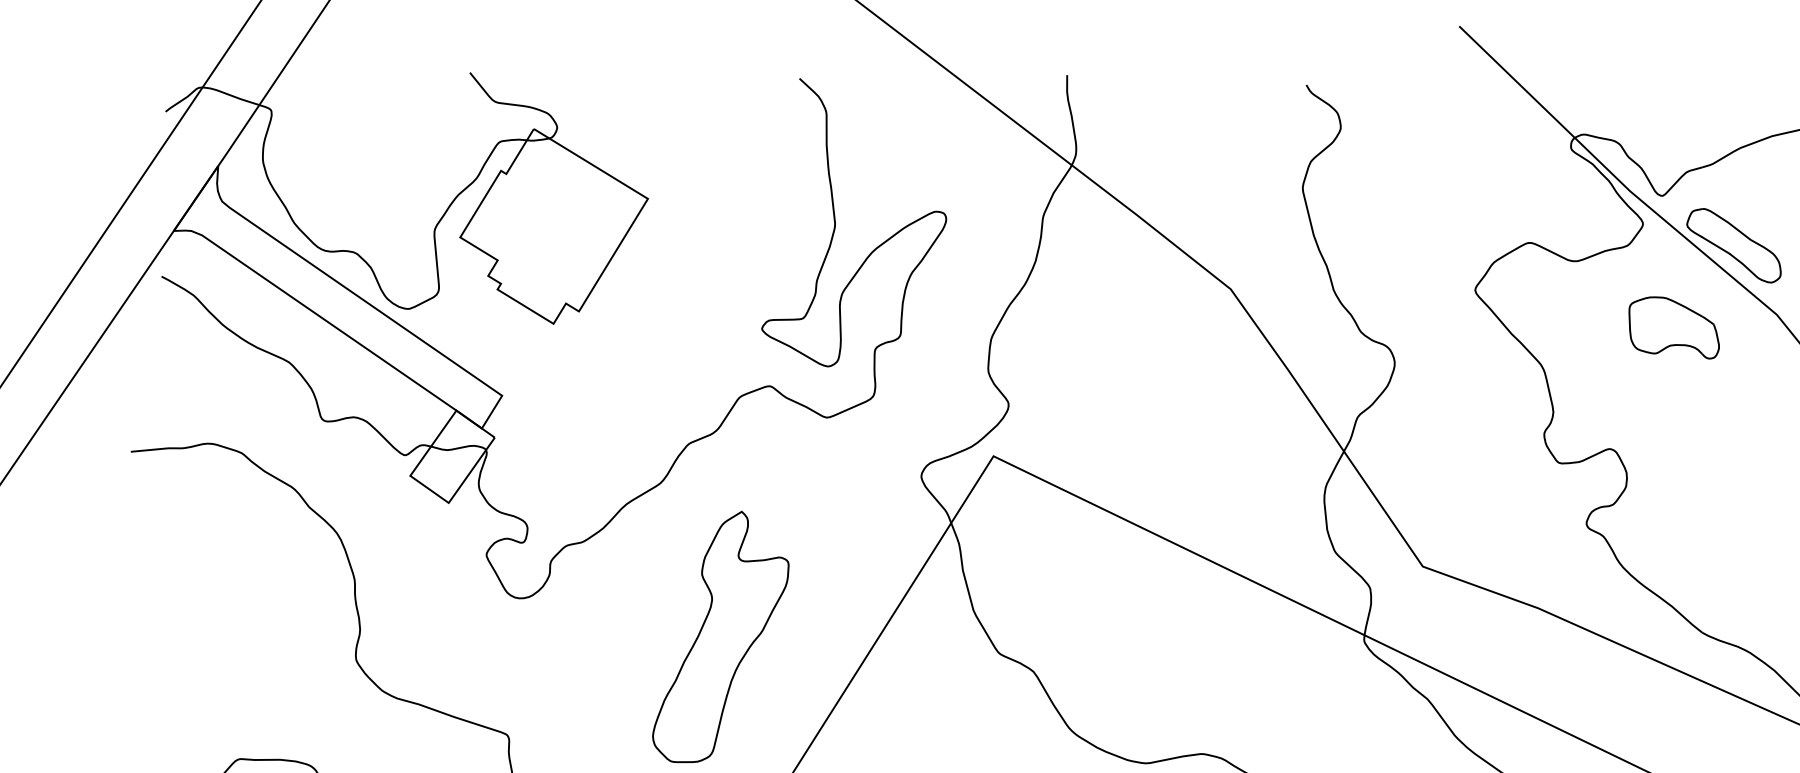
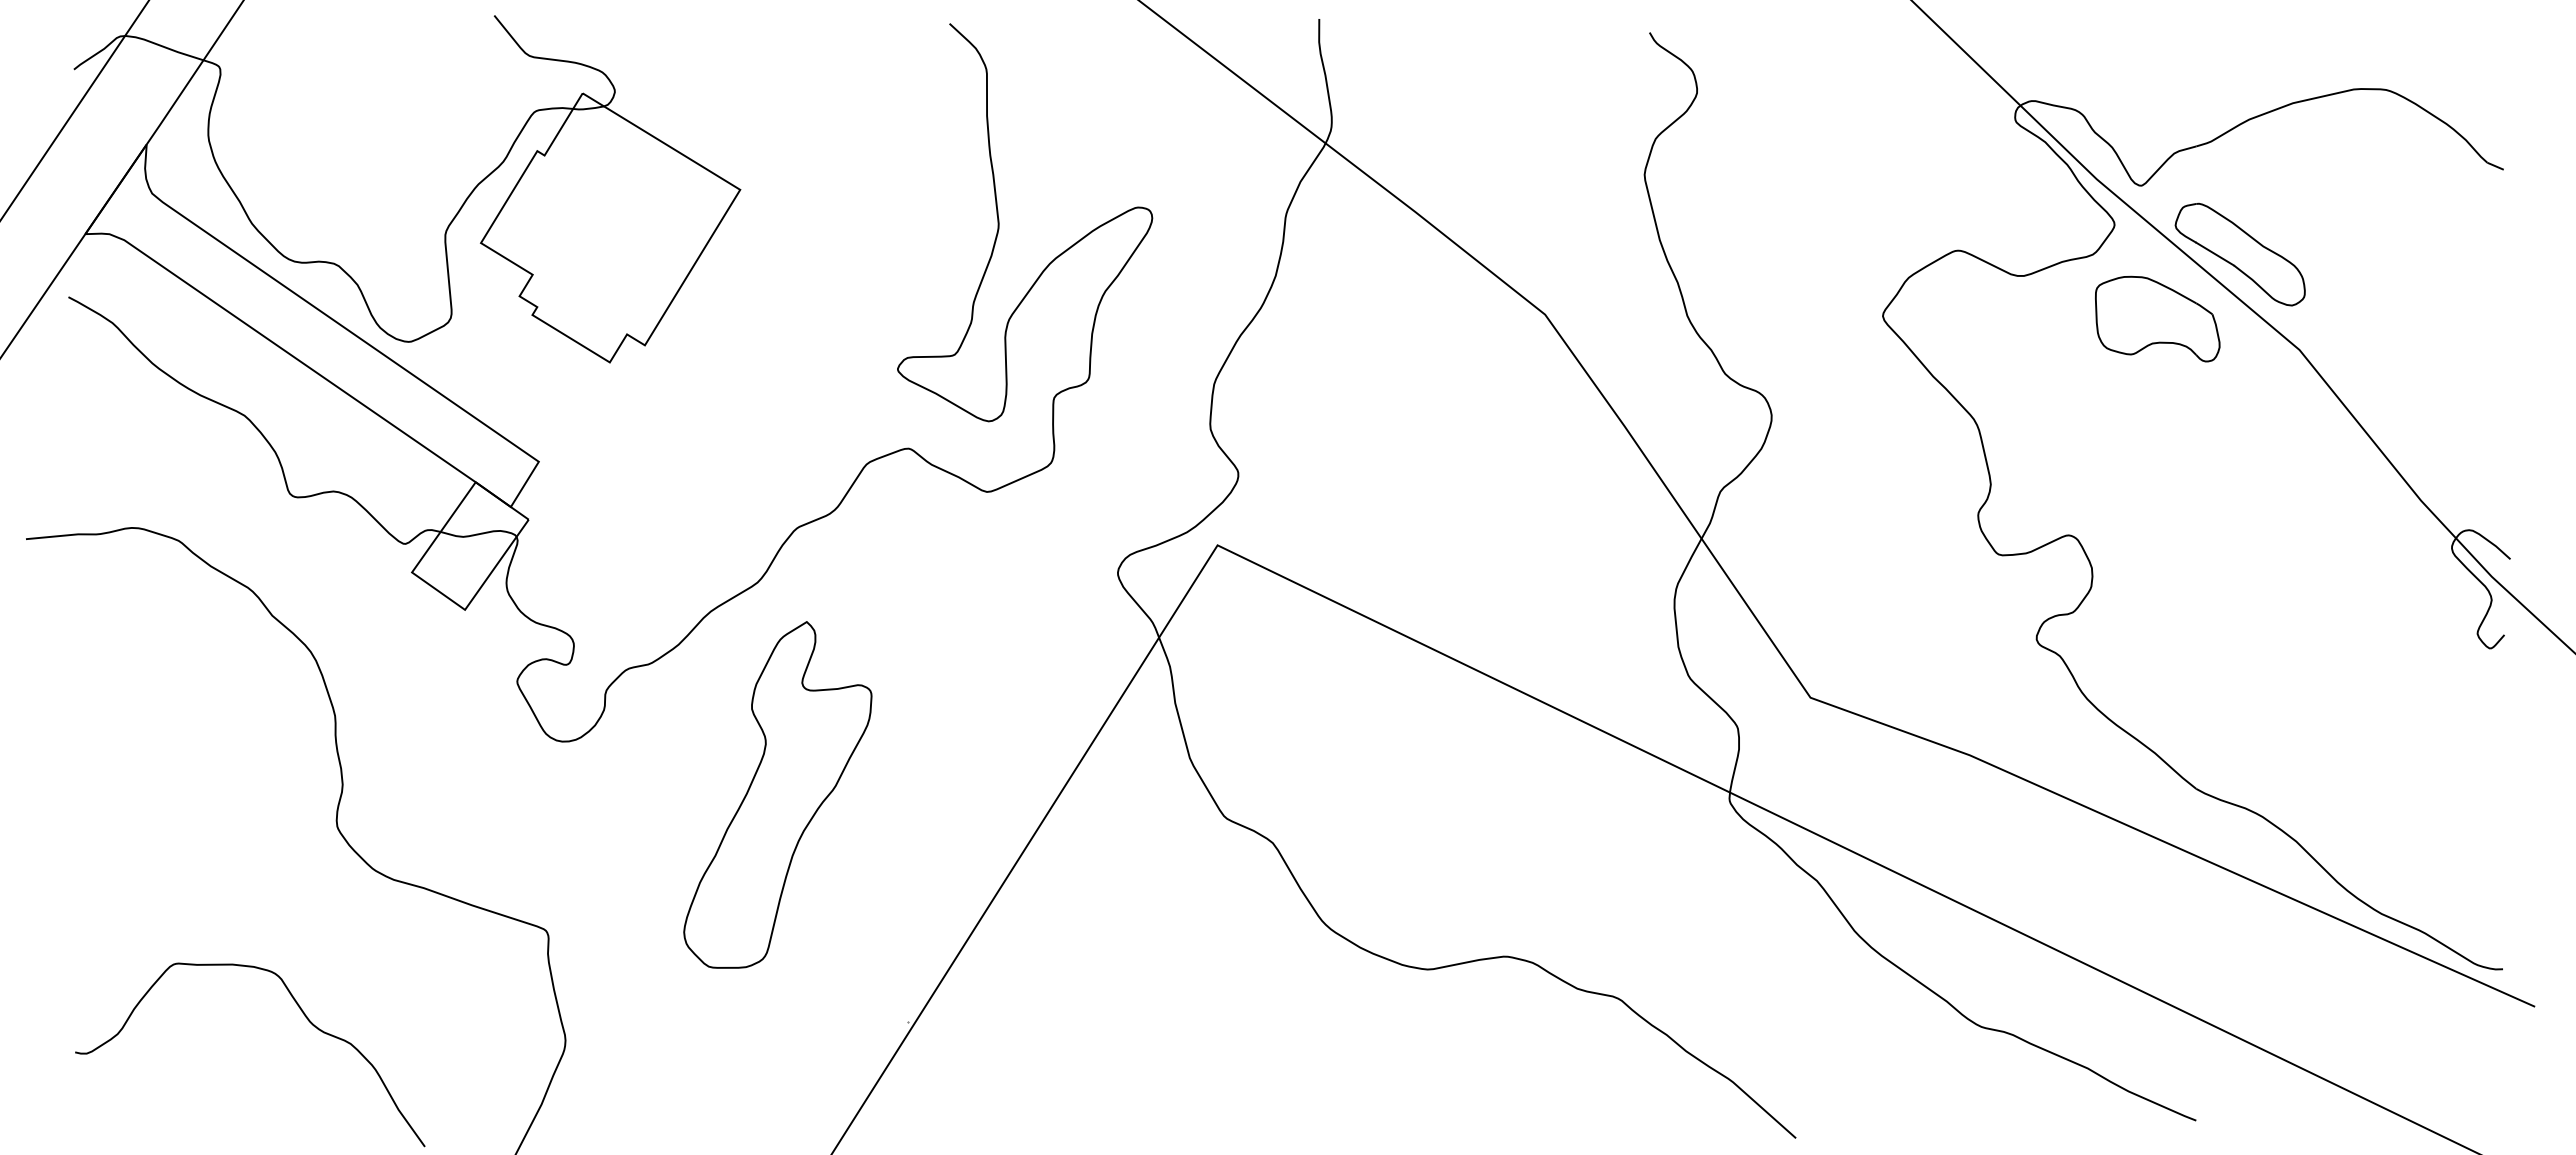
part: (1674, 327) -> (2157, 318), moved
part: (720, 636) -> (777, 794), moved

